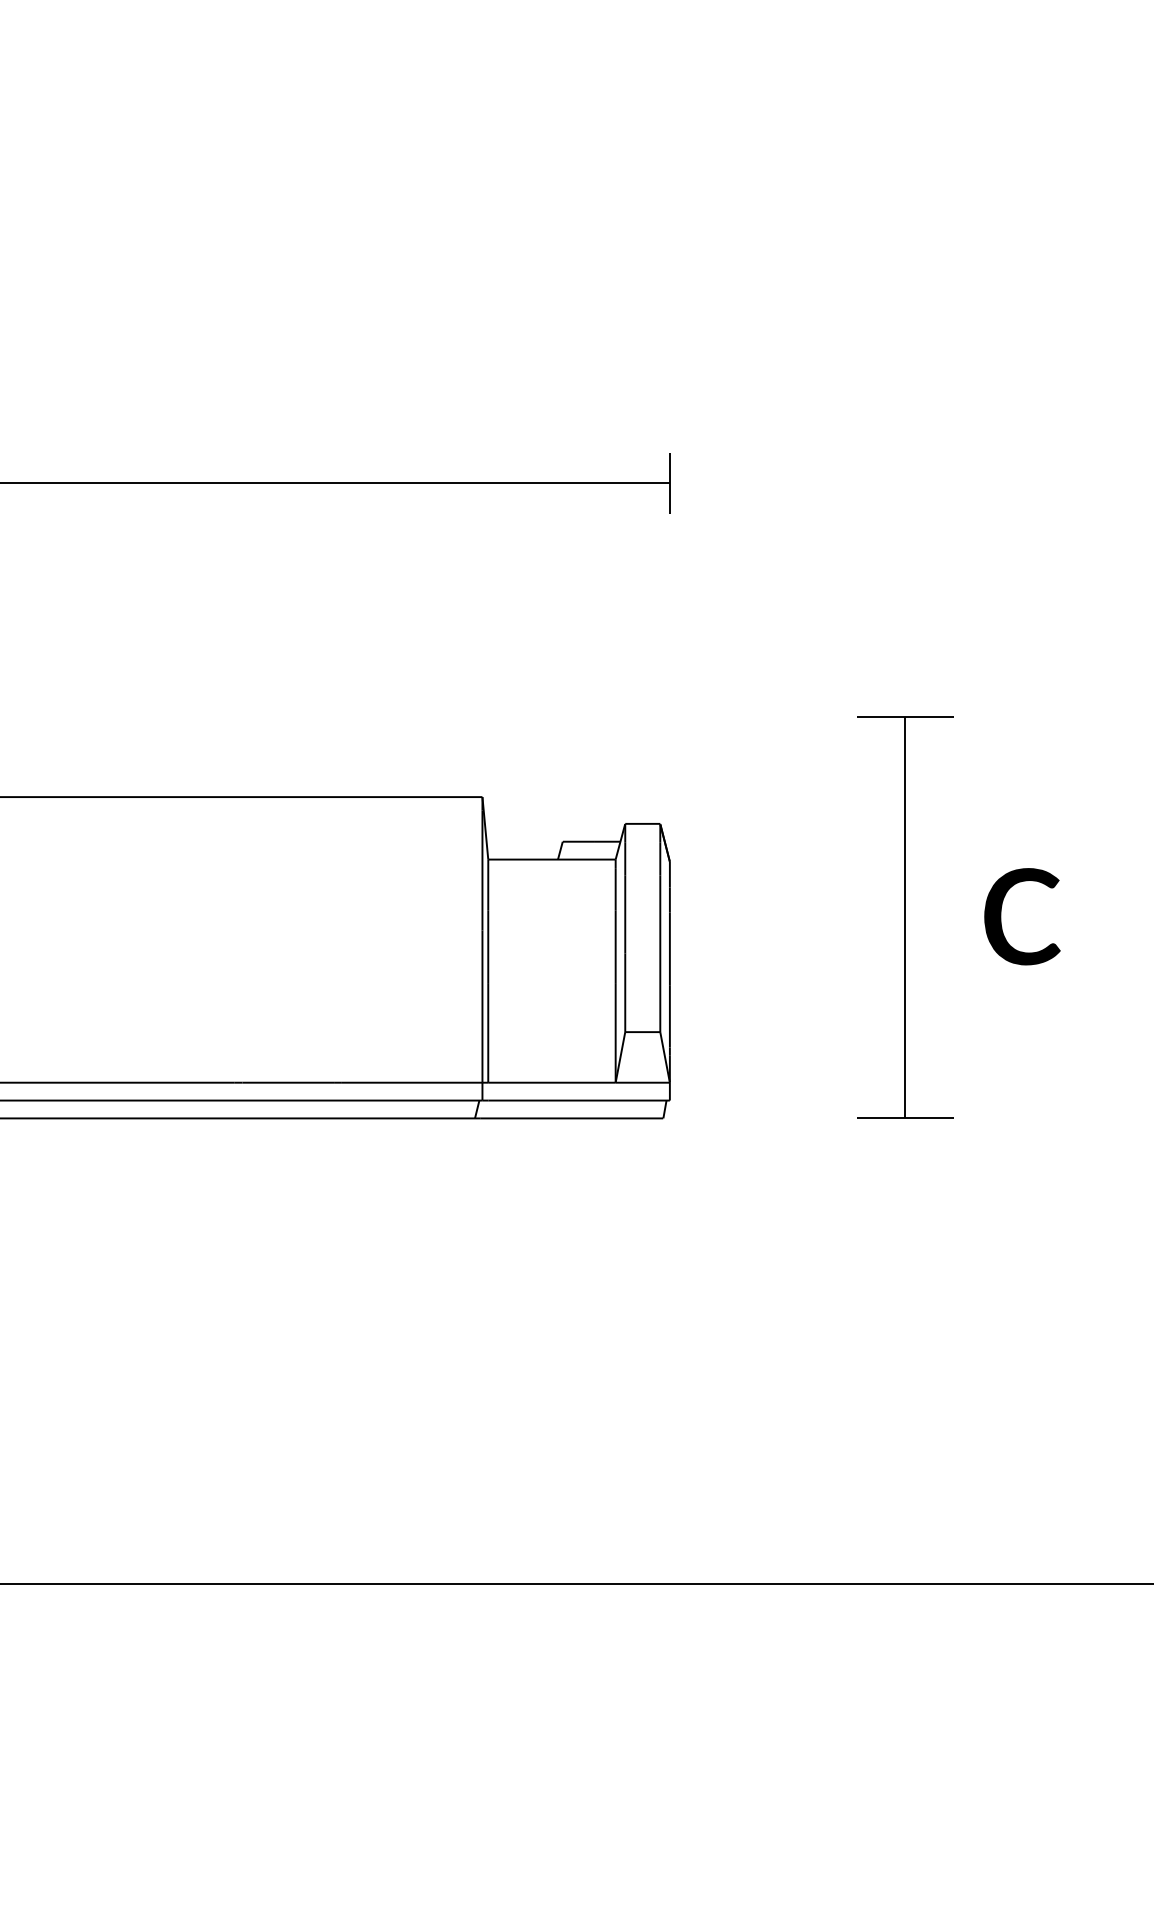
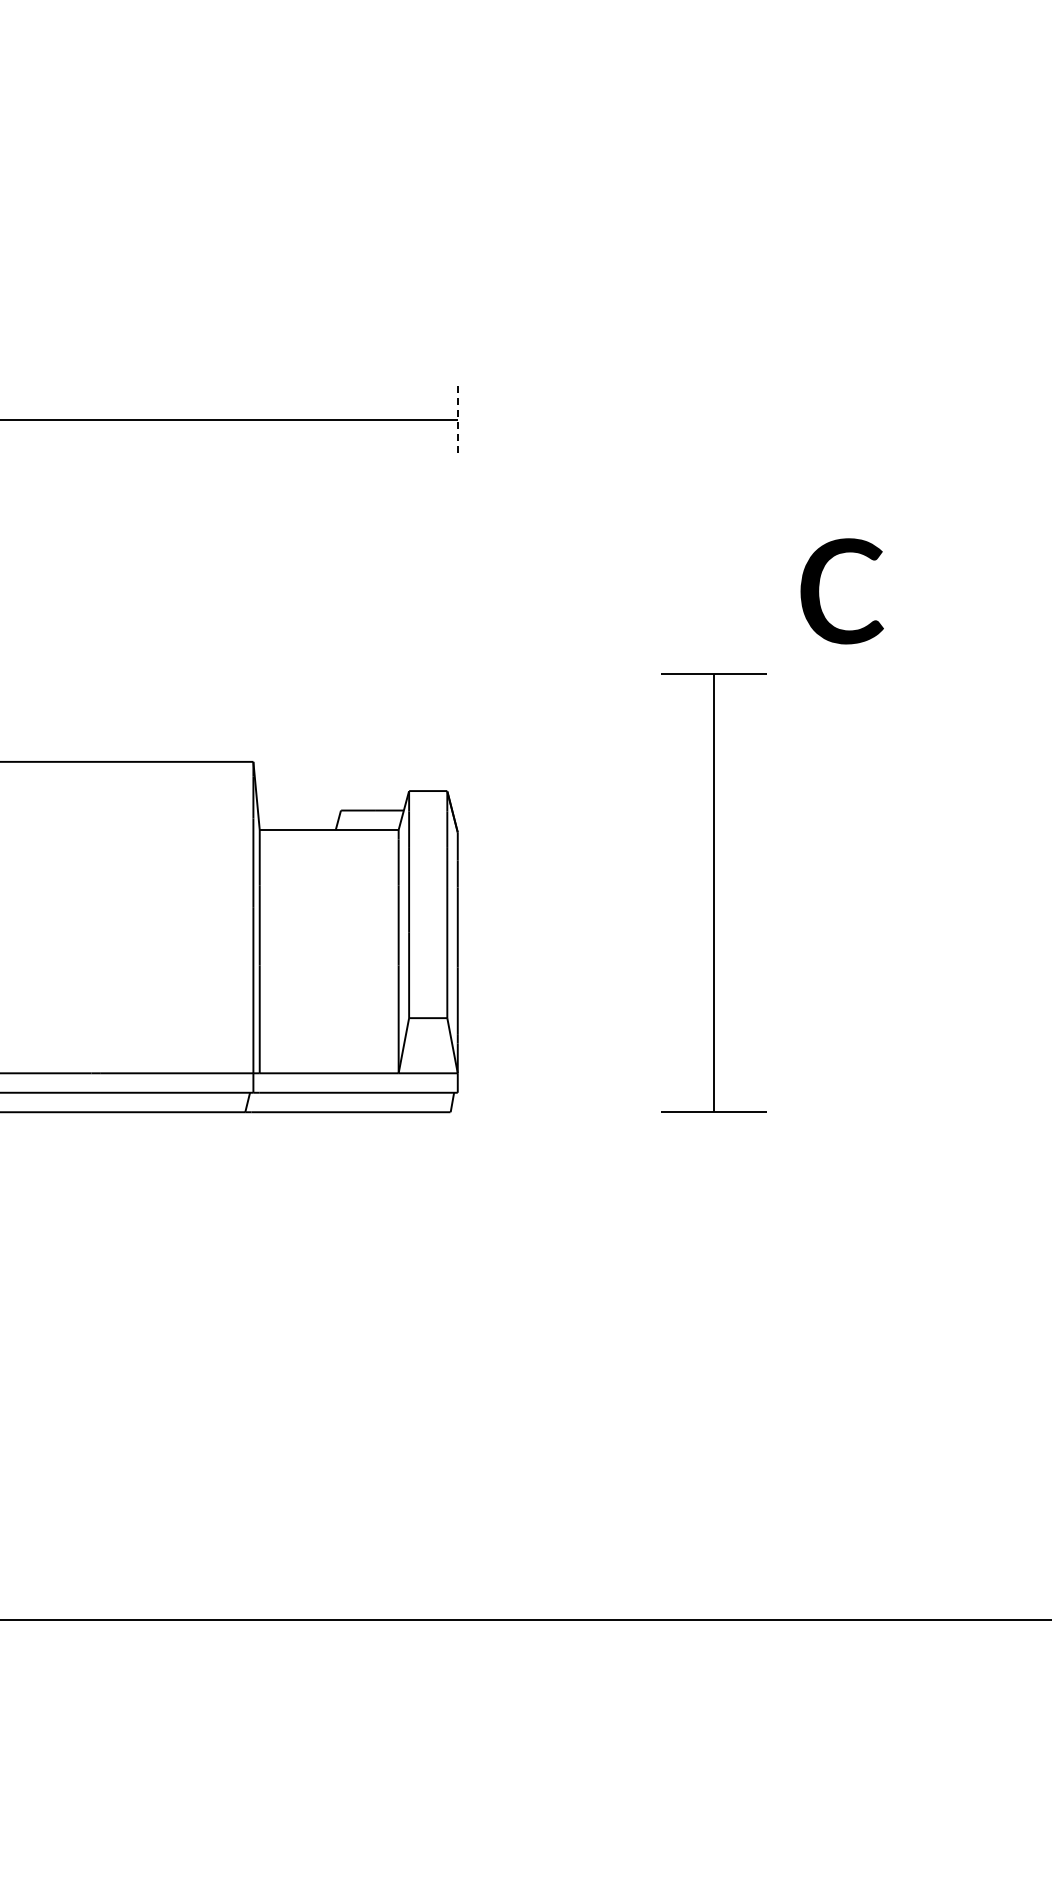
line: (669, 483) -> (457, 419), solid -> dashed
text: (1022, 916) -> (842, 591), moved

